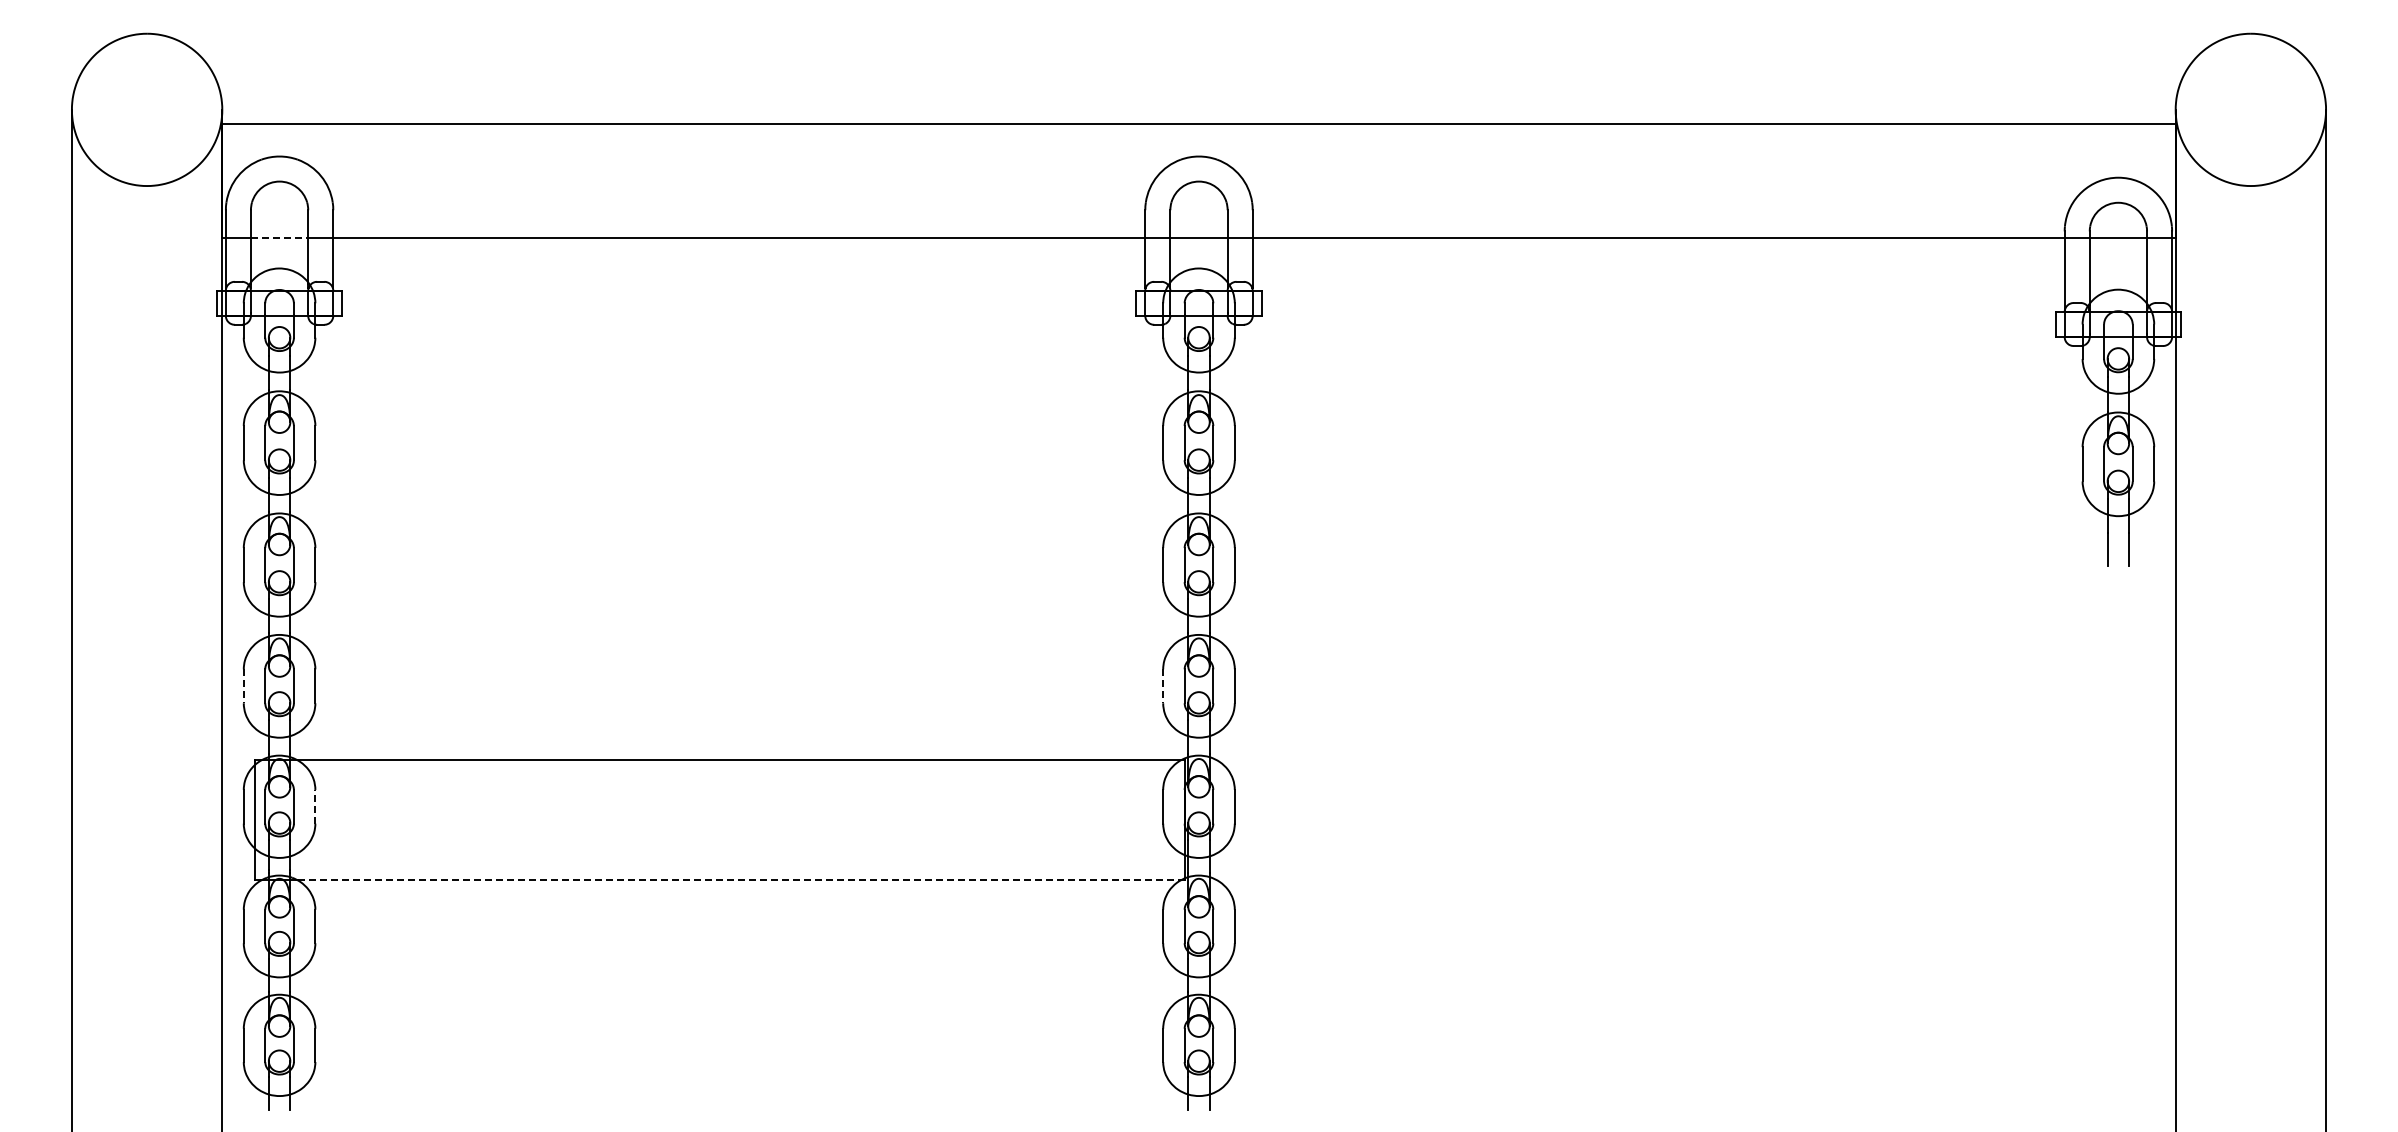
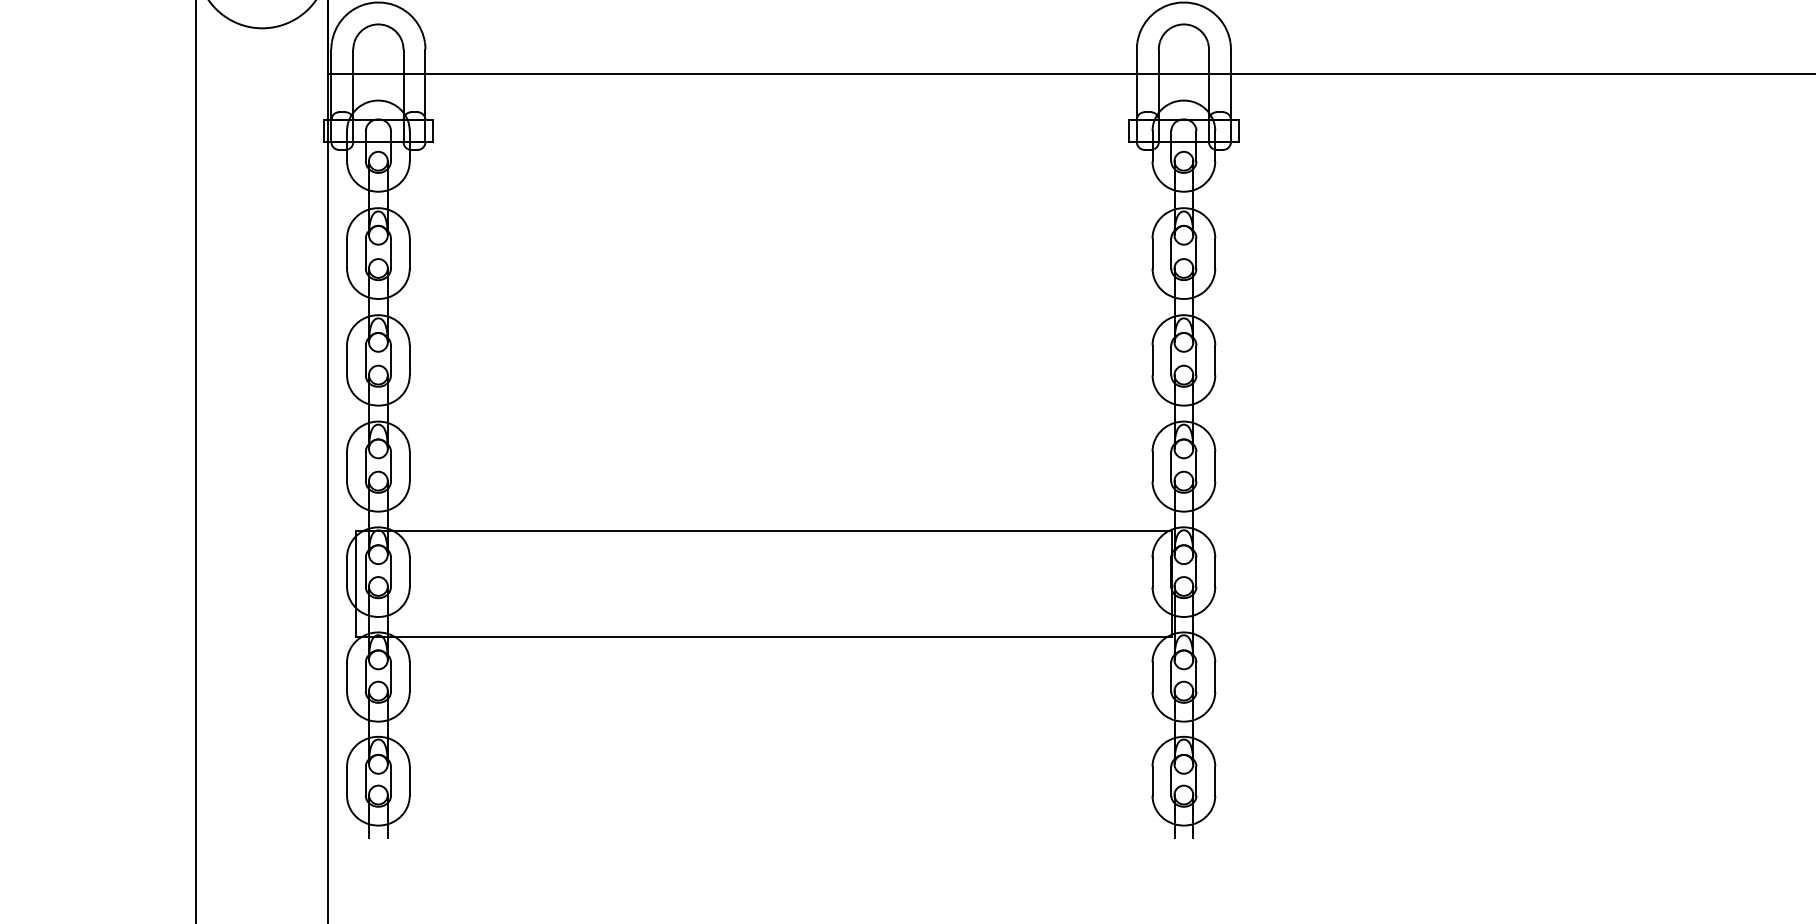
line: (279, 238) -> (378, 74), dashed -> solid
line: (243, 686) -> (346, 466), dashed -> solid
line: (1163, 686) -> (1152, 466), dashed -> solid
line: (315, 806) -> (409, 571), dashed -> solid
line: (739, 880) -> (781, 636), dashed -> solid

